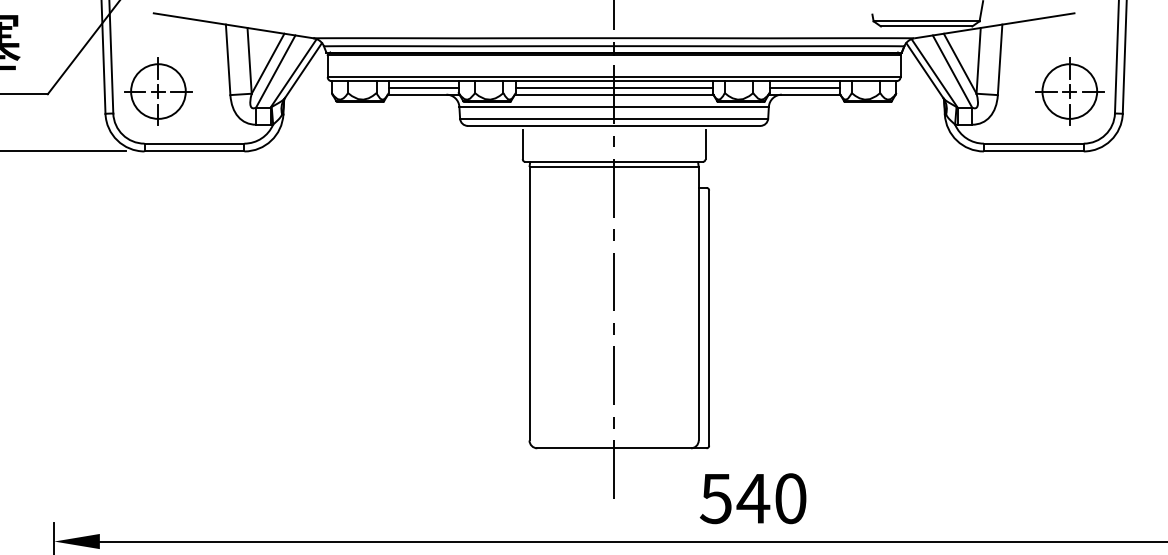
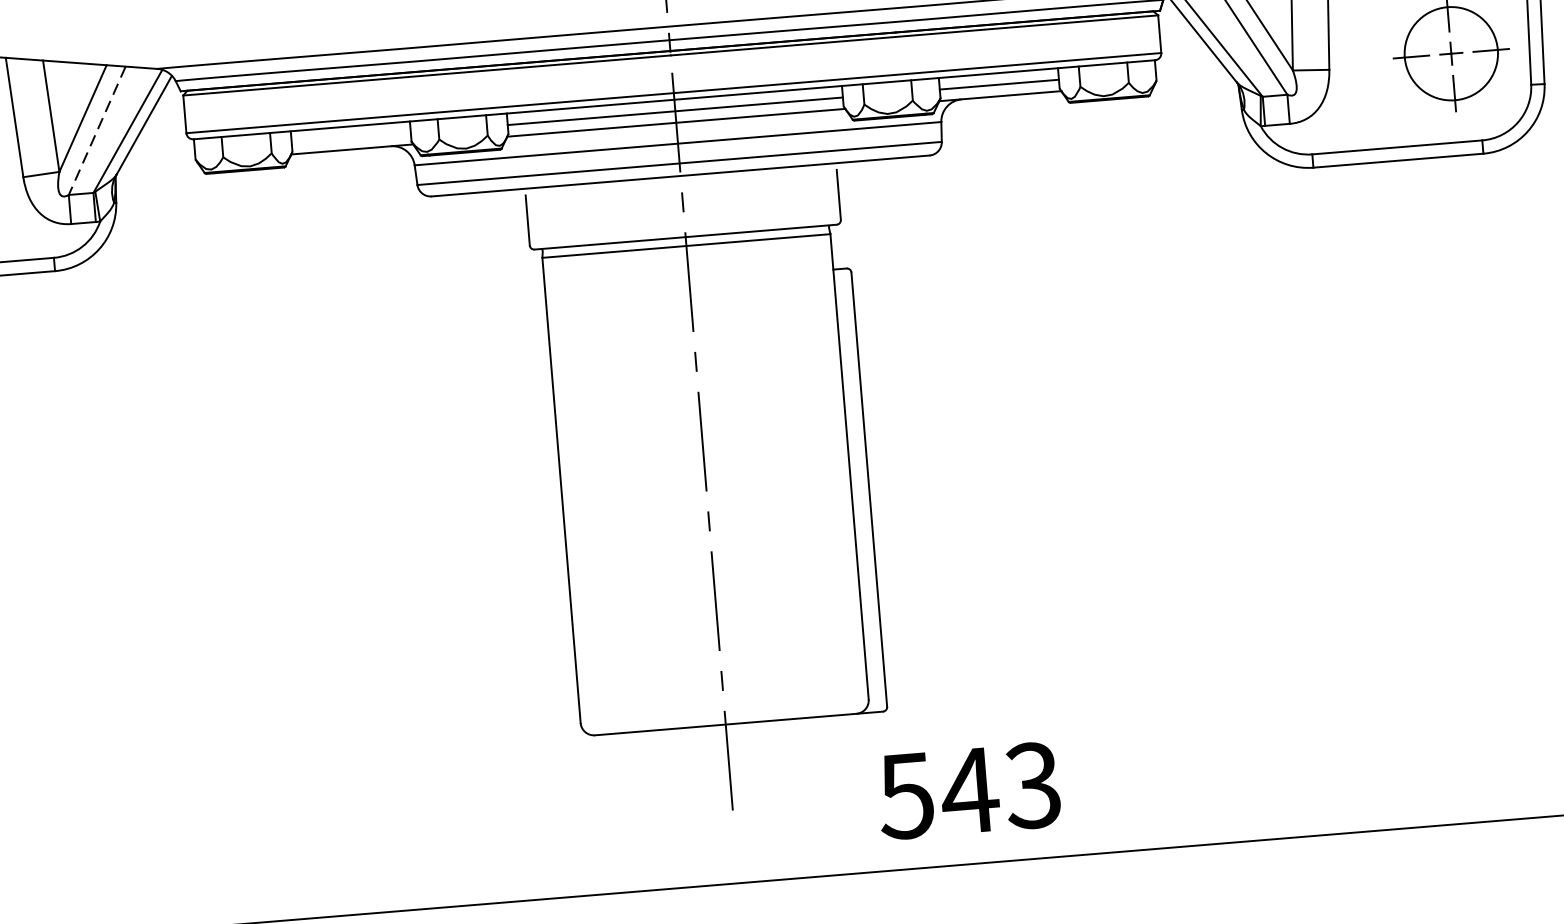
line: (275, 71) -> (96, 130), solid -> dashed
line: (423, 87) -> (350, 137), removed
text: (790, 498) -> (1032, 785), 540 -> 543

